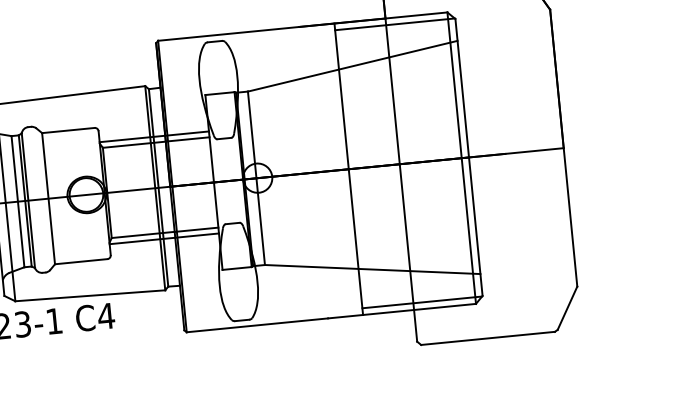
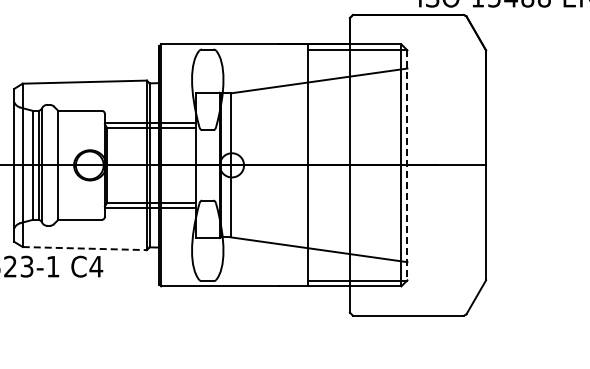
line: (469, 157) -> (407, 165), solid -> dashed
line: (91, 295) -> (85, 248), solid -> dashed

